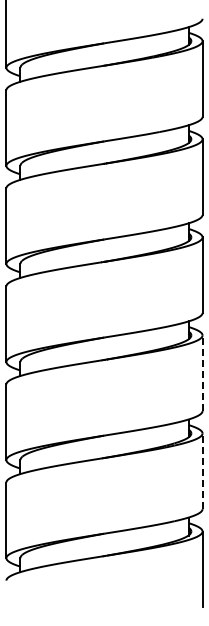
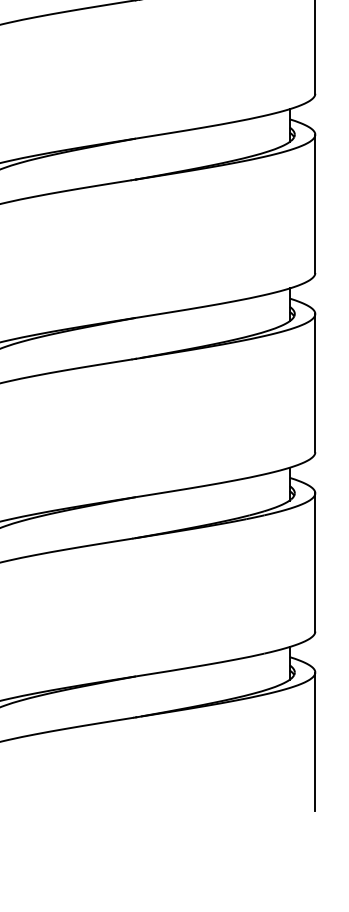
line: (202, 373) -> (315, 383), dashed -> solid
line: (202, 471) -> (315, 562), dashed -> solid

